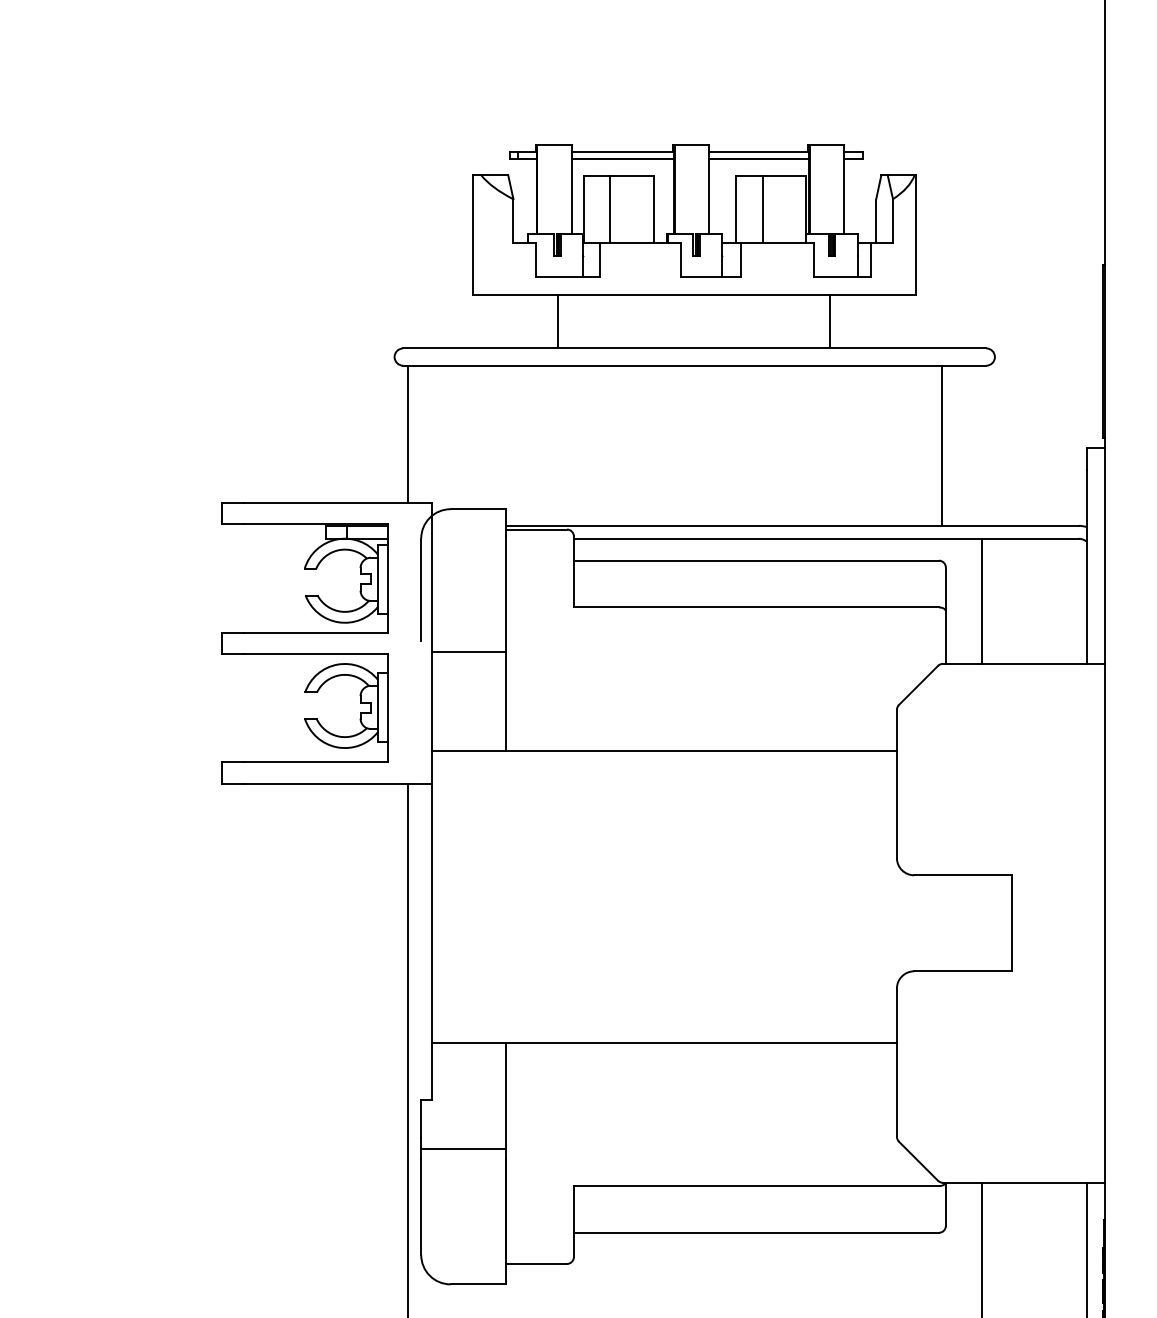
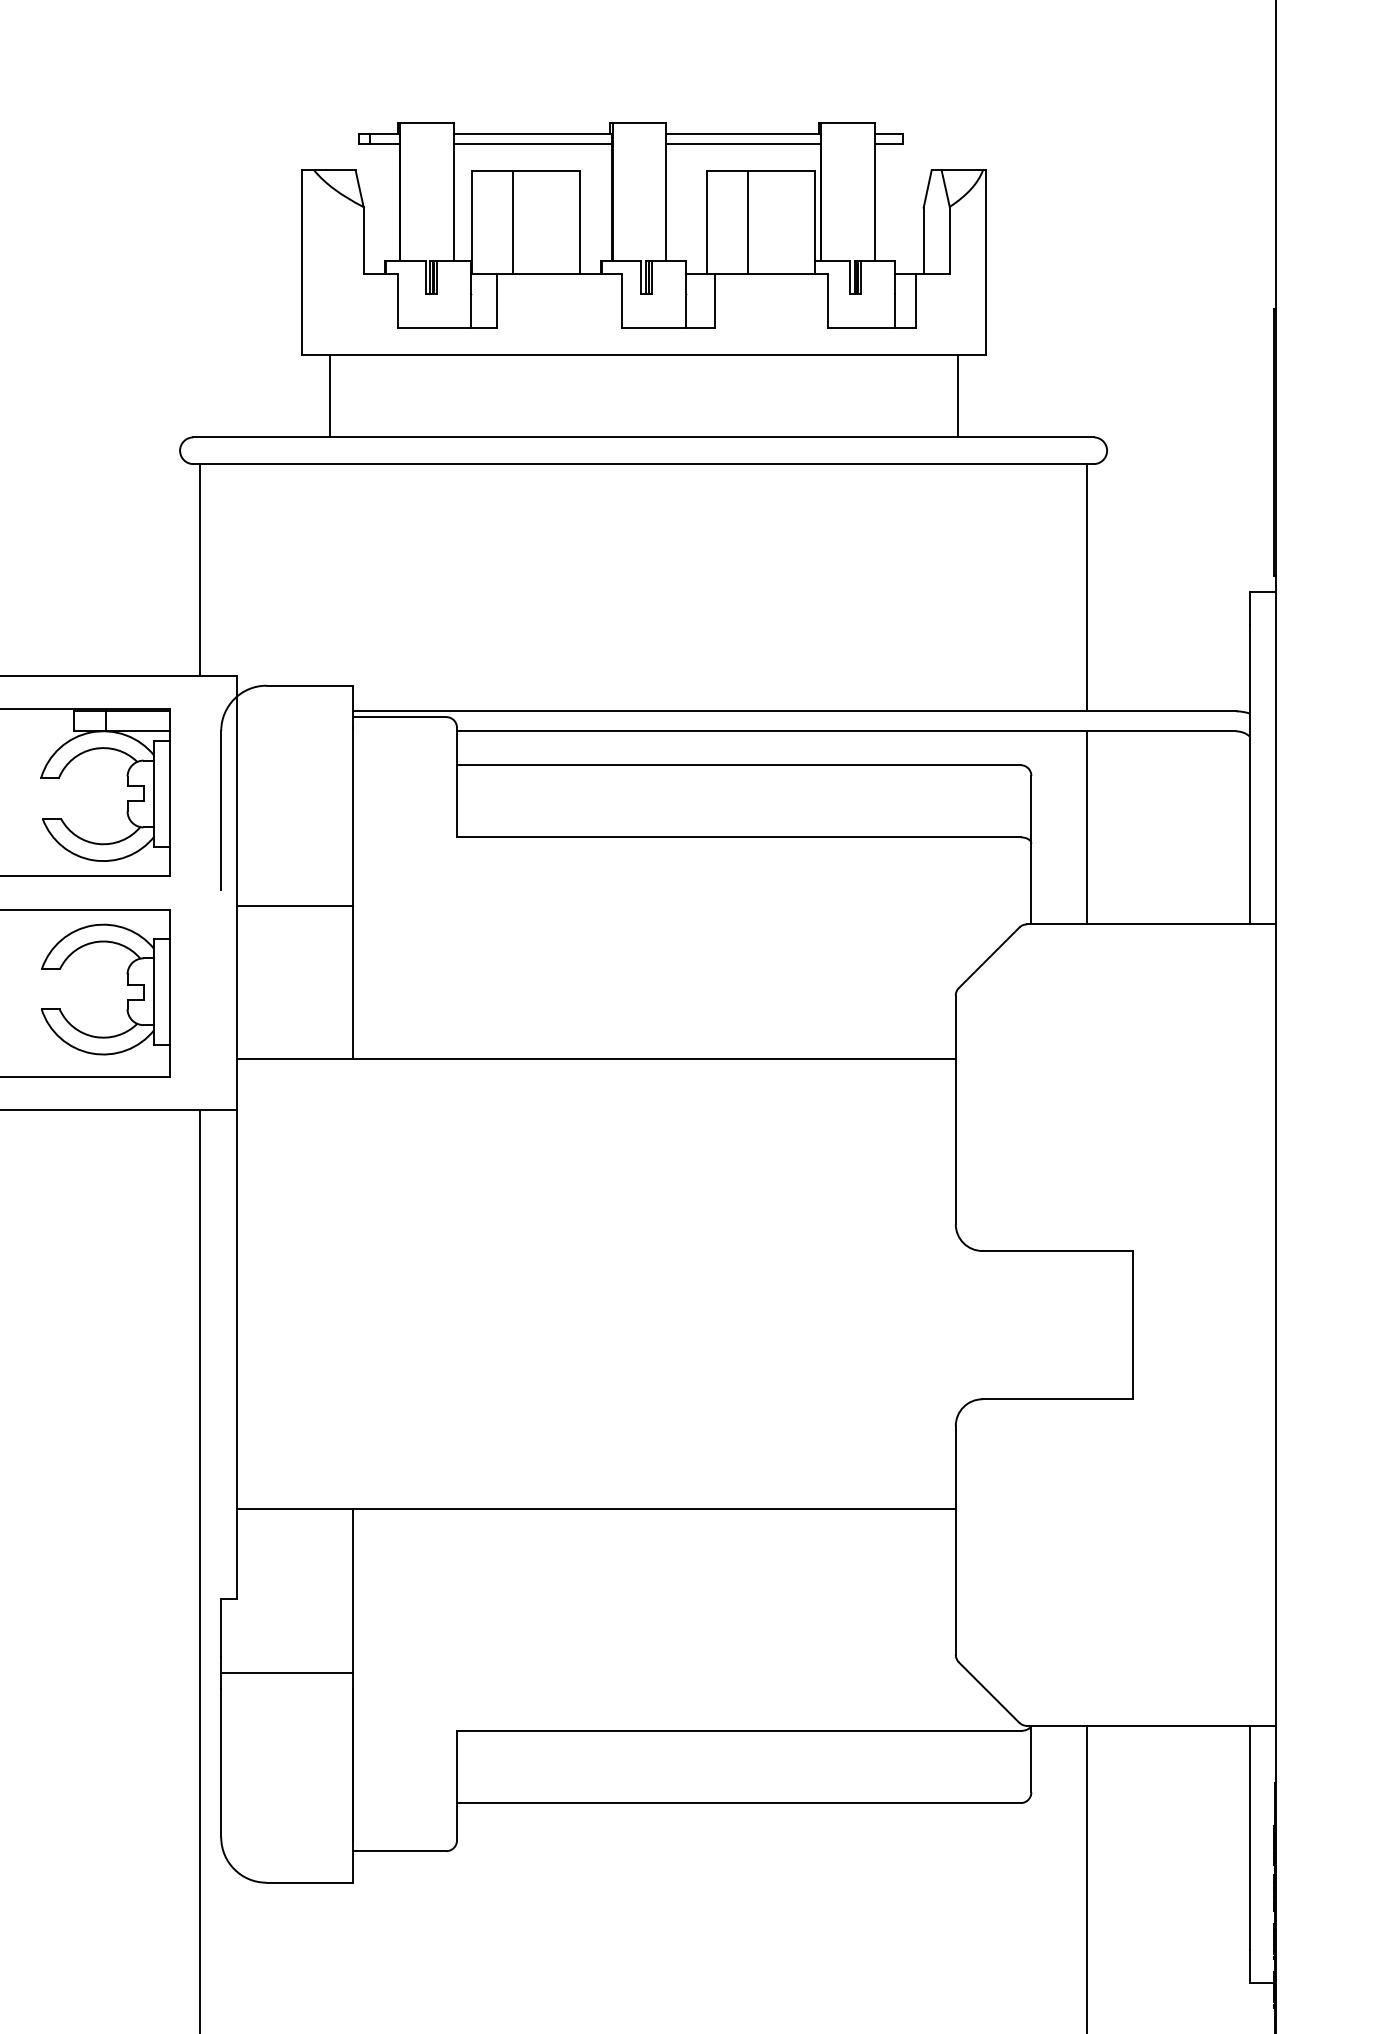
line: (558, 321) -> (329, 395), moved
line: (830, 321) -> (958, 395), moved
line: (941, 445) -> (1086, 587), moved

